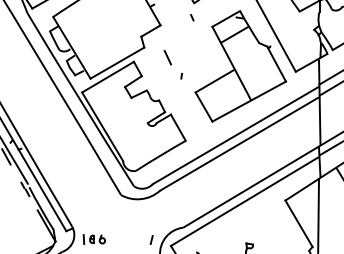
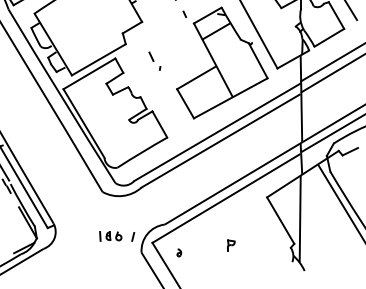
line: (191, 17) -> (184, 14), moved
part: (172, 63) -> (154, 60), size x0.62
part: (94, 239) -> (110, 236), moved

